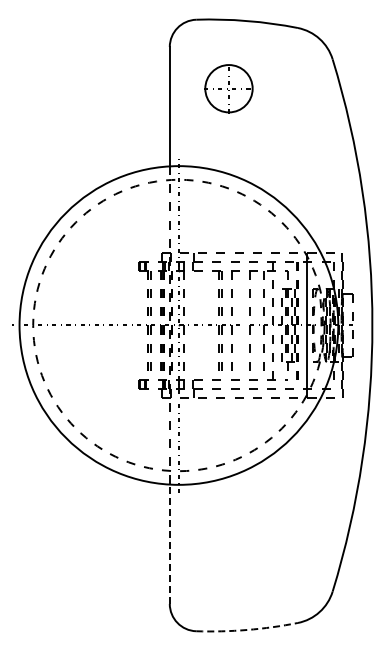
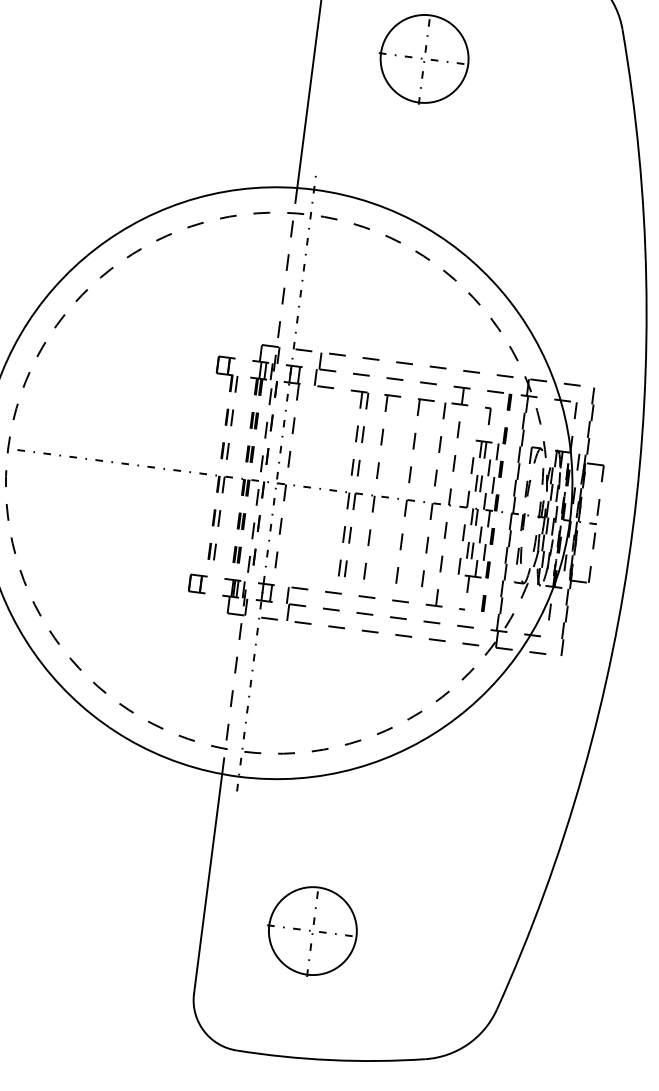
line: (169, 544) -> (207, 884), dashed -> solid
part: (228, 561) -> (312, 929), added
arc: (247, 629) -> (331, 1059), dashed -> solid

